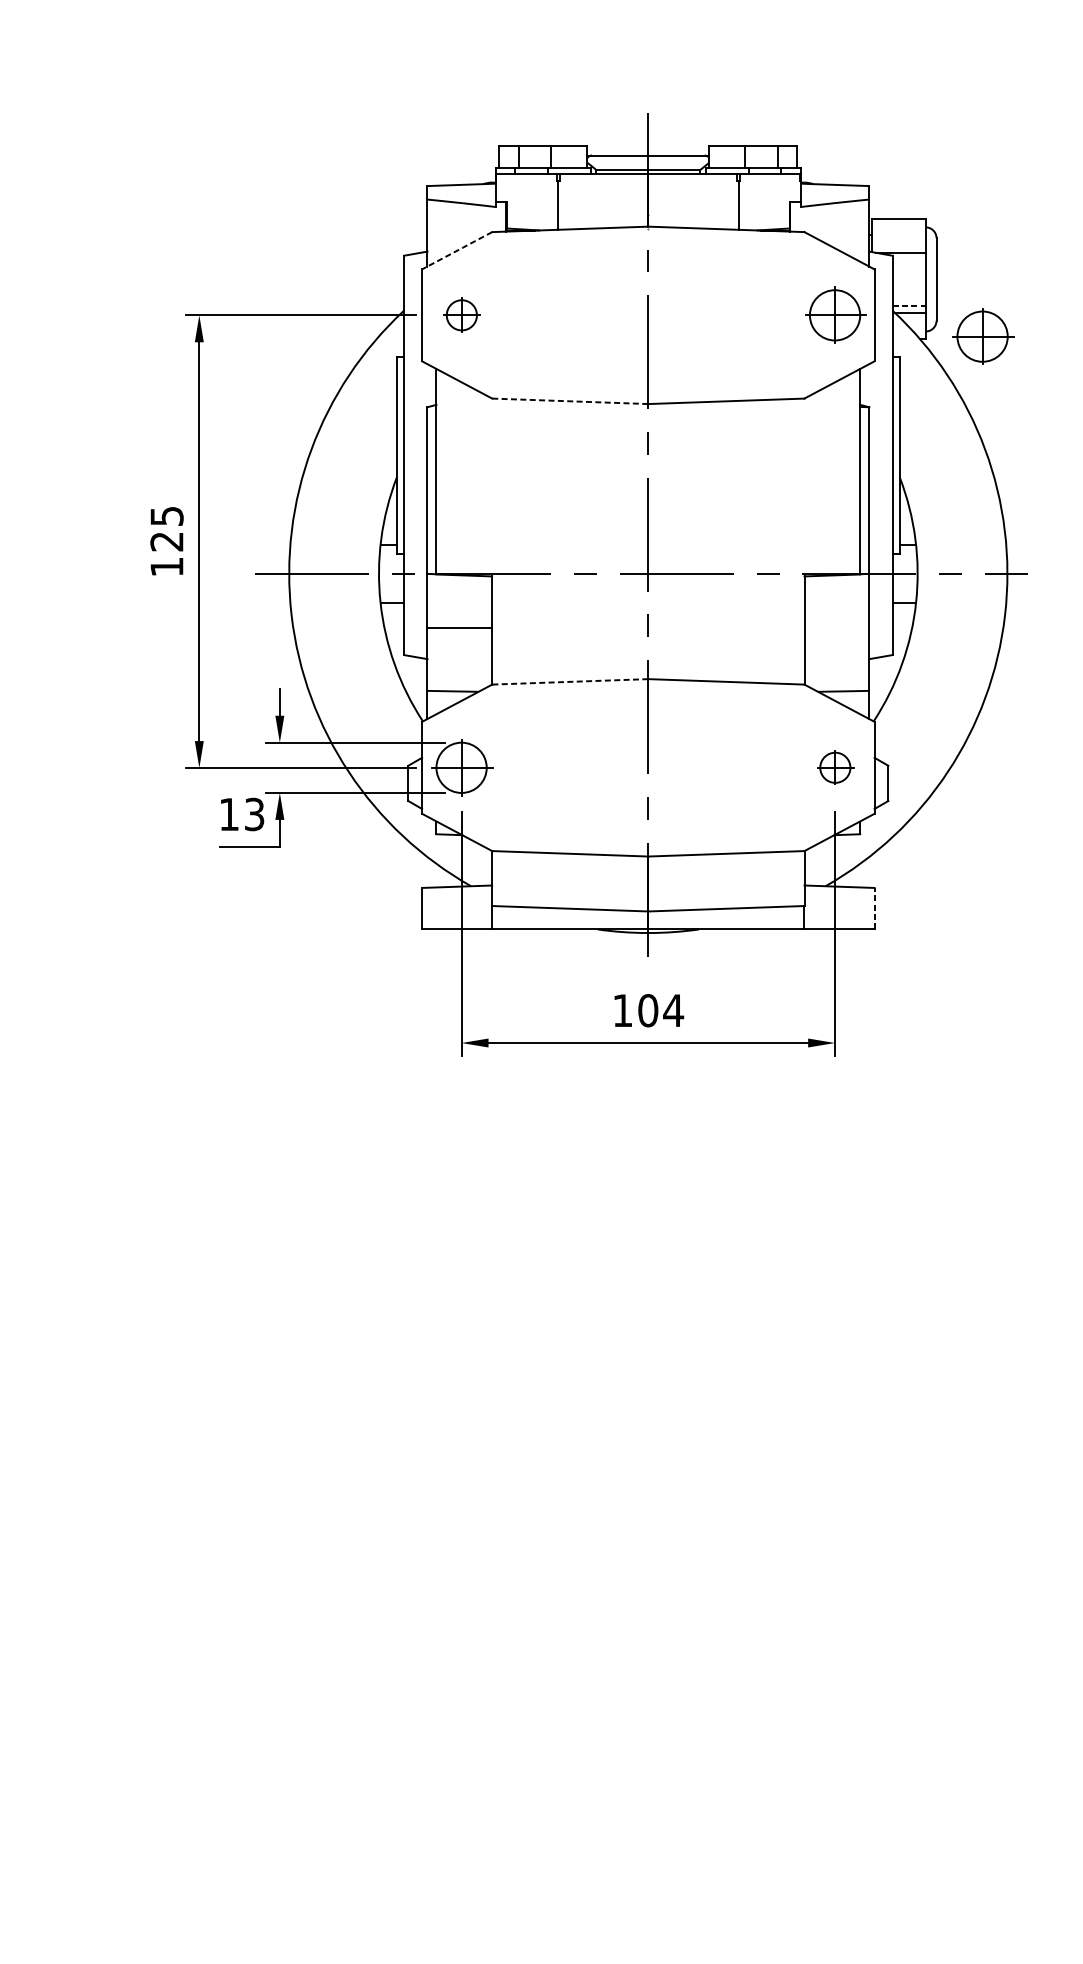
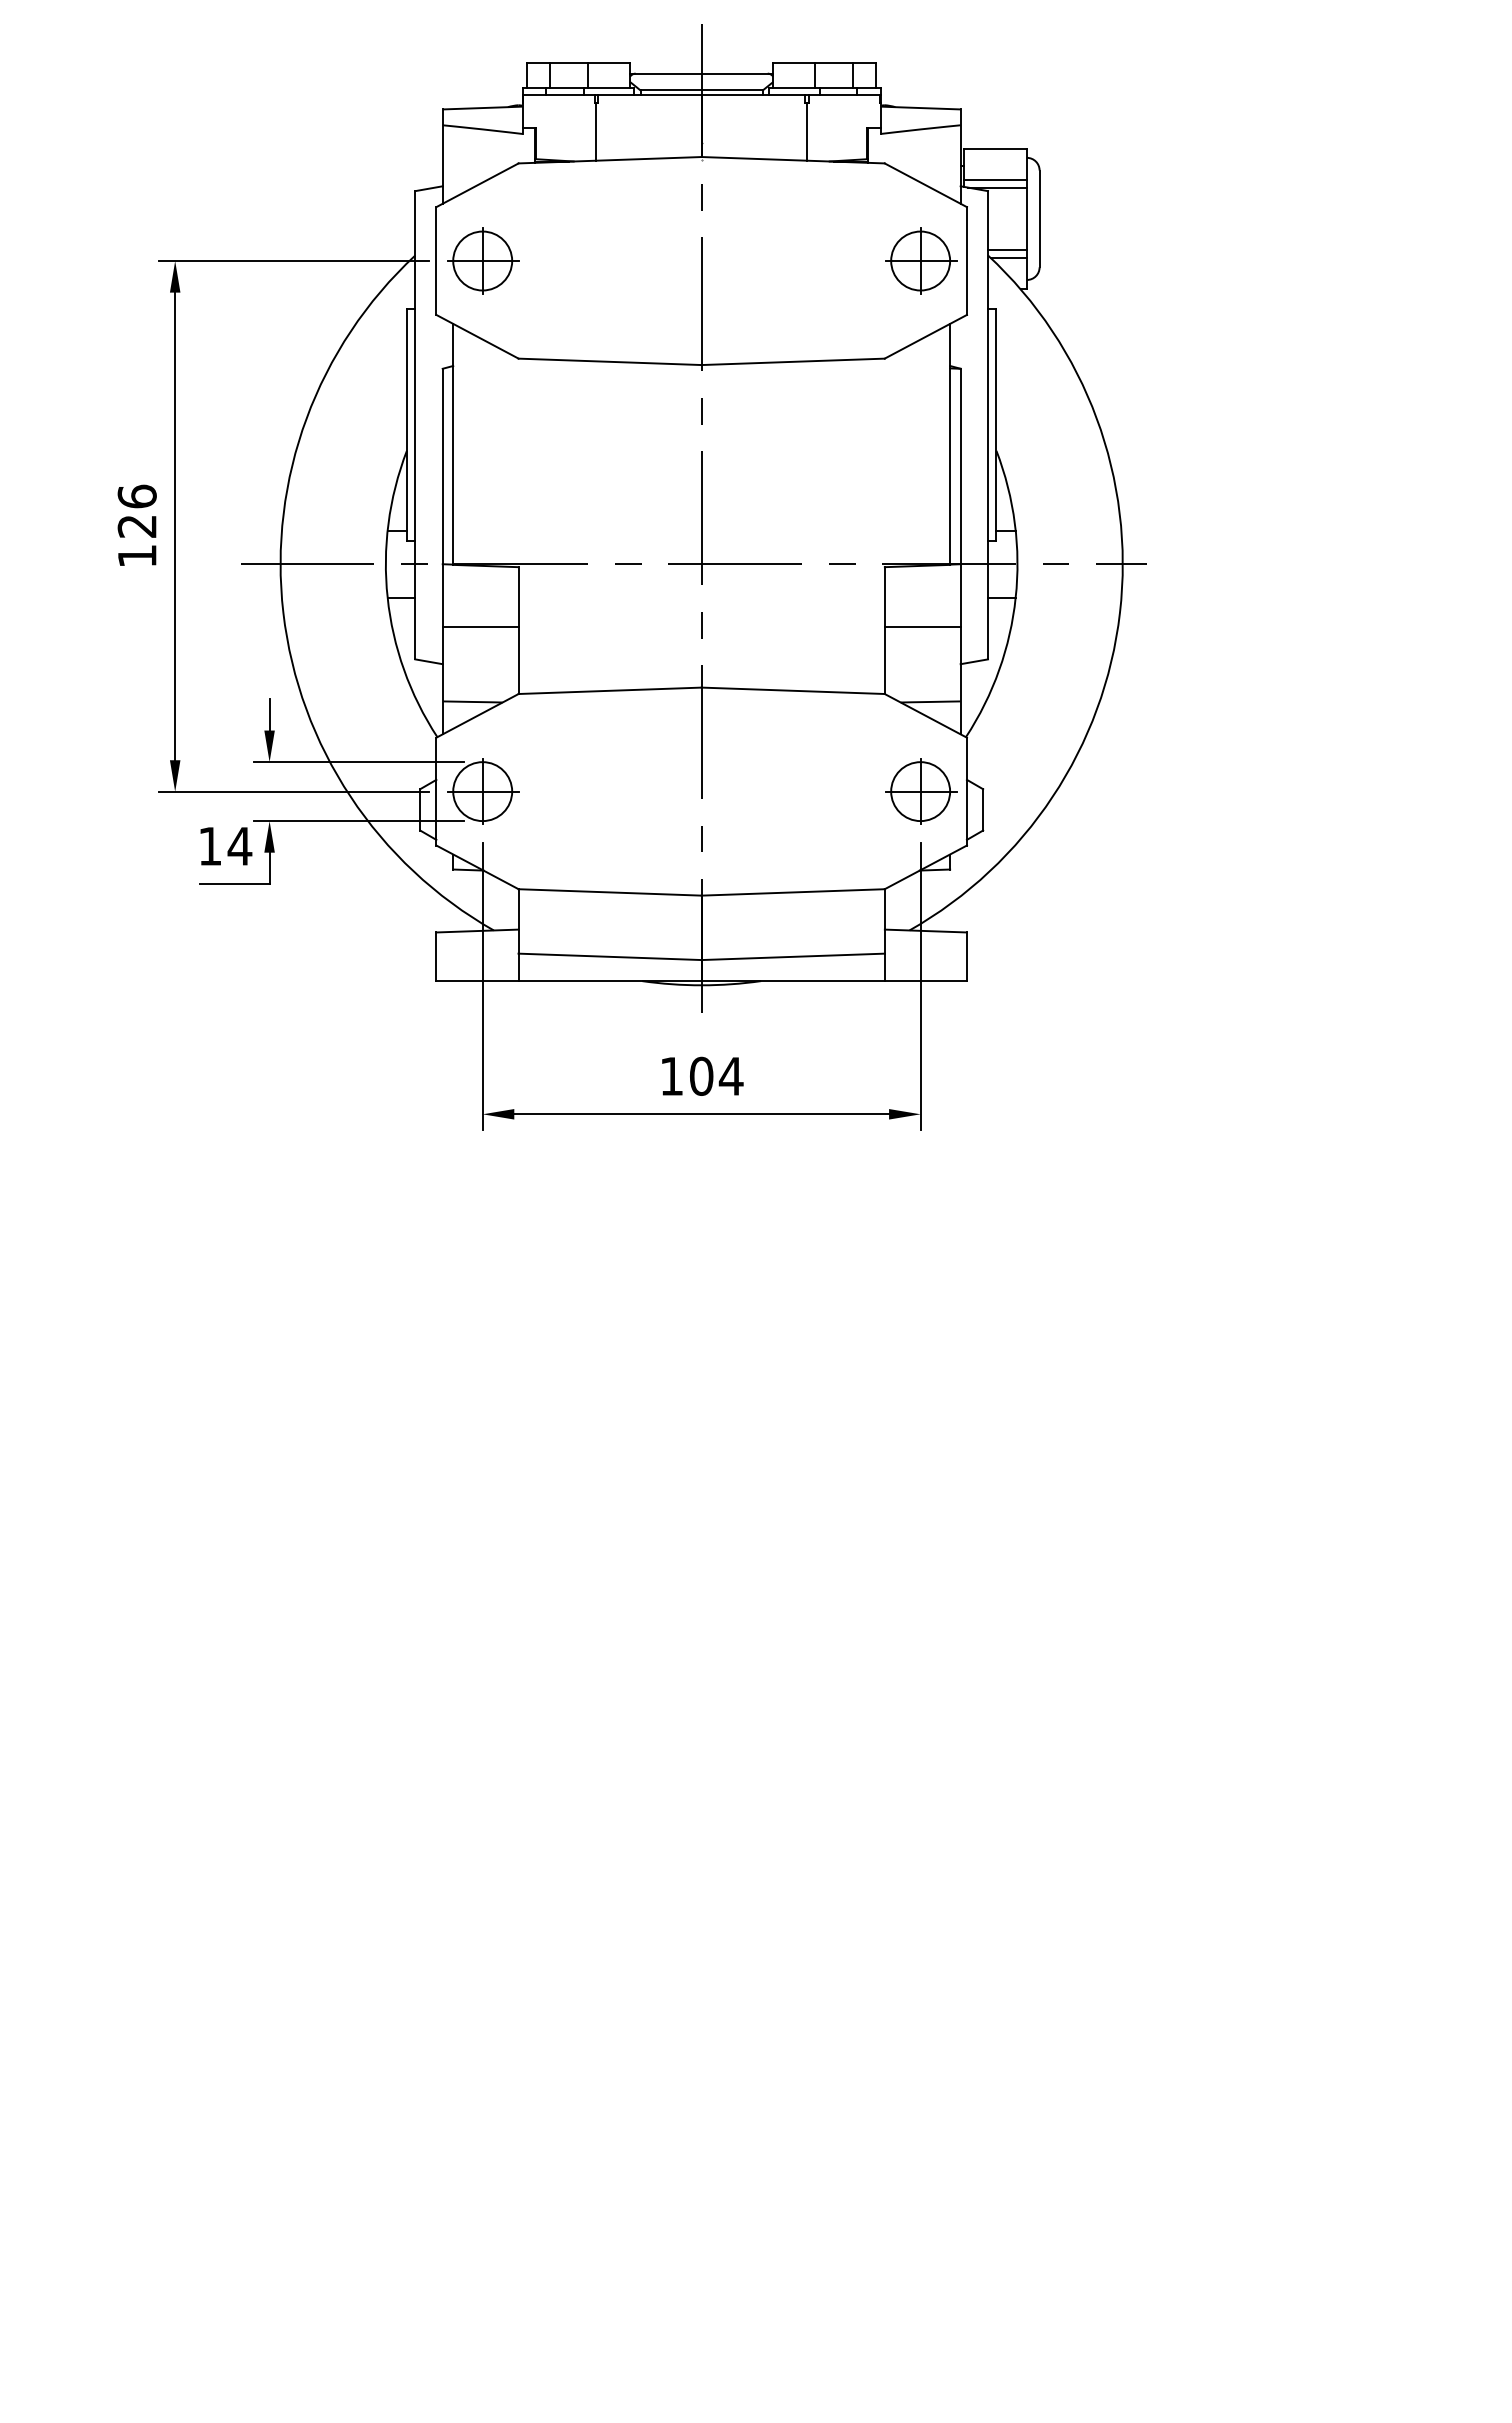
line: (898, 245) -> (994, 179), added
line: (457, 250) -> (477, 185), dashed -> solid
line: (909, 306) -> (1008, 250), dashed -> solid
part: (462, 314) -> (483, 260), size x1.67
part: (983, 336) -> (1094, 285), removed
line: (570, 401) -> (610, 361), dashed -> solid
text: (166, 516) -> (136, 496), 125 -> 126
line: (836, 627) -> (922, 627), added
line: (570, 681) -> (610, 690), dashed -> solid
part: (835, 767) -> (921, 791), size x1.67
text: (254, 813) -> (239, 845), 13 -> 14
line: (874, 908) -> (966, 956), dashed -> solid

